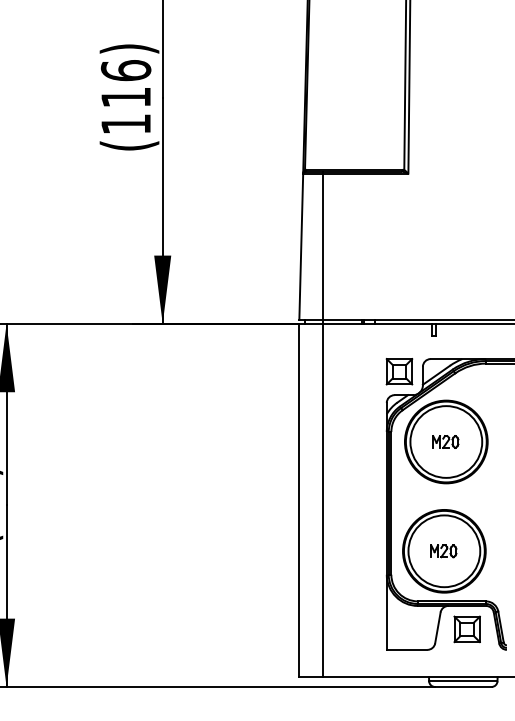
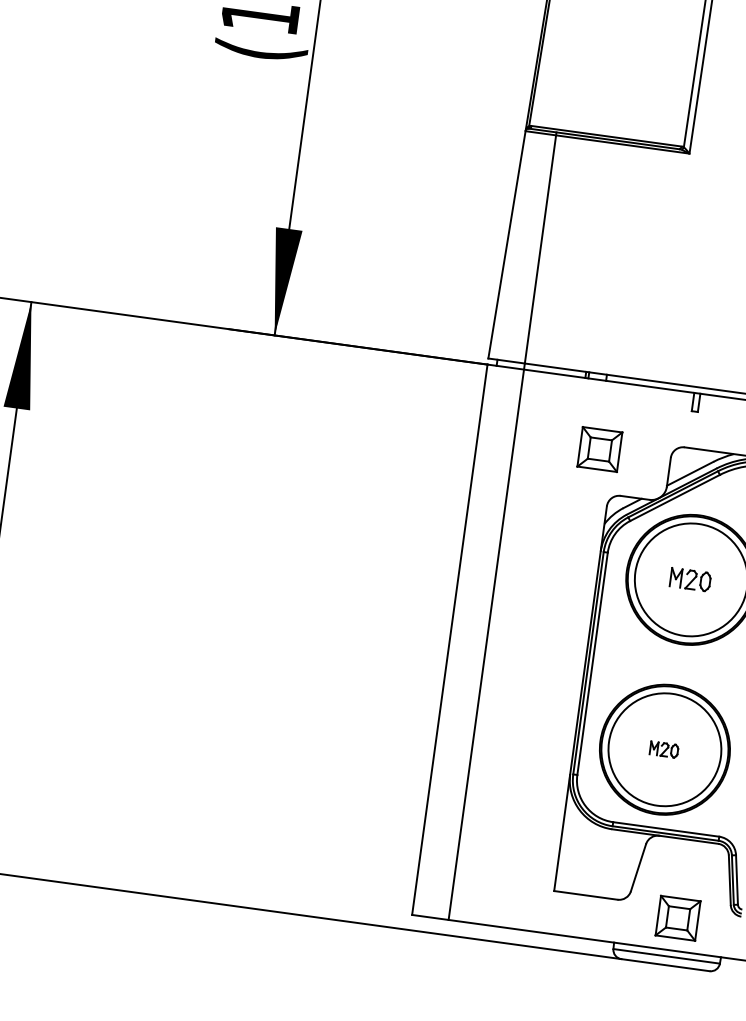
part: (399, 371) -> (599, 449), moved
part: (443, 551) -> (663, 749), size x0.7
part: (466, 629) -> (676, 918), moved

